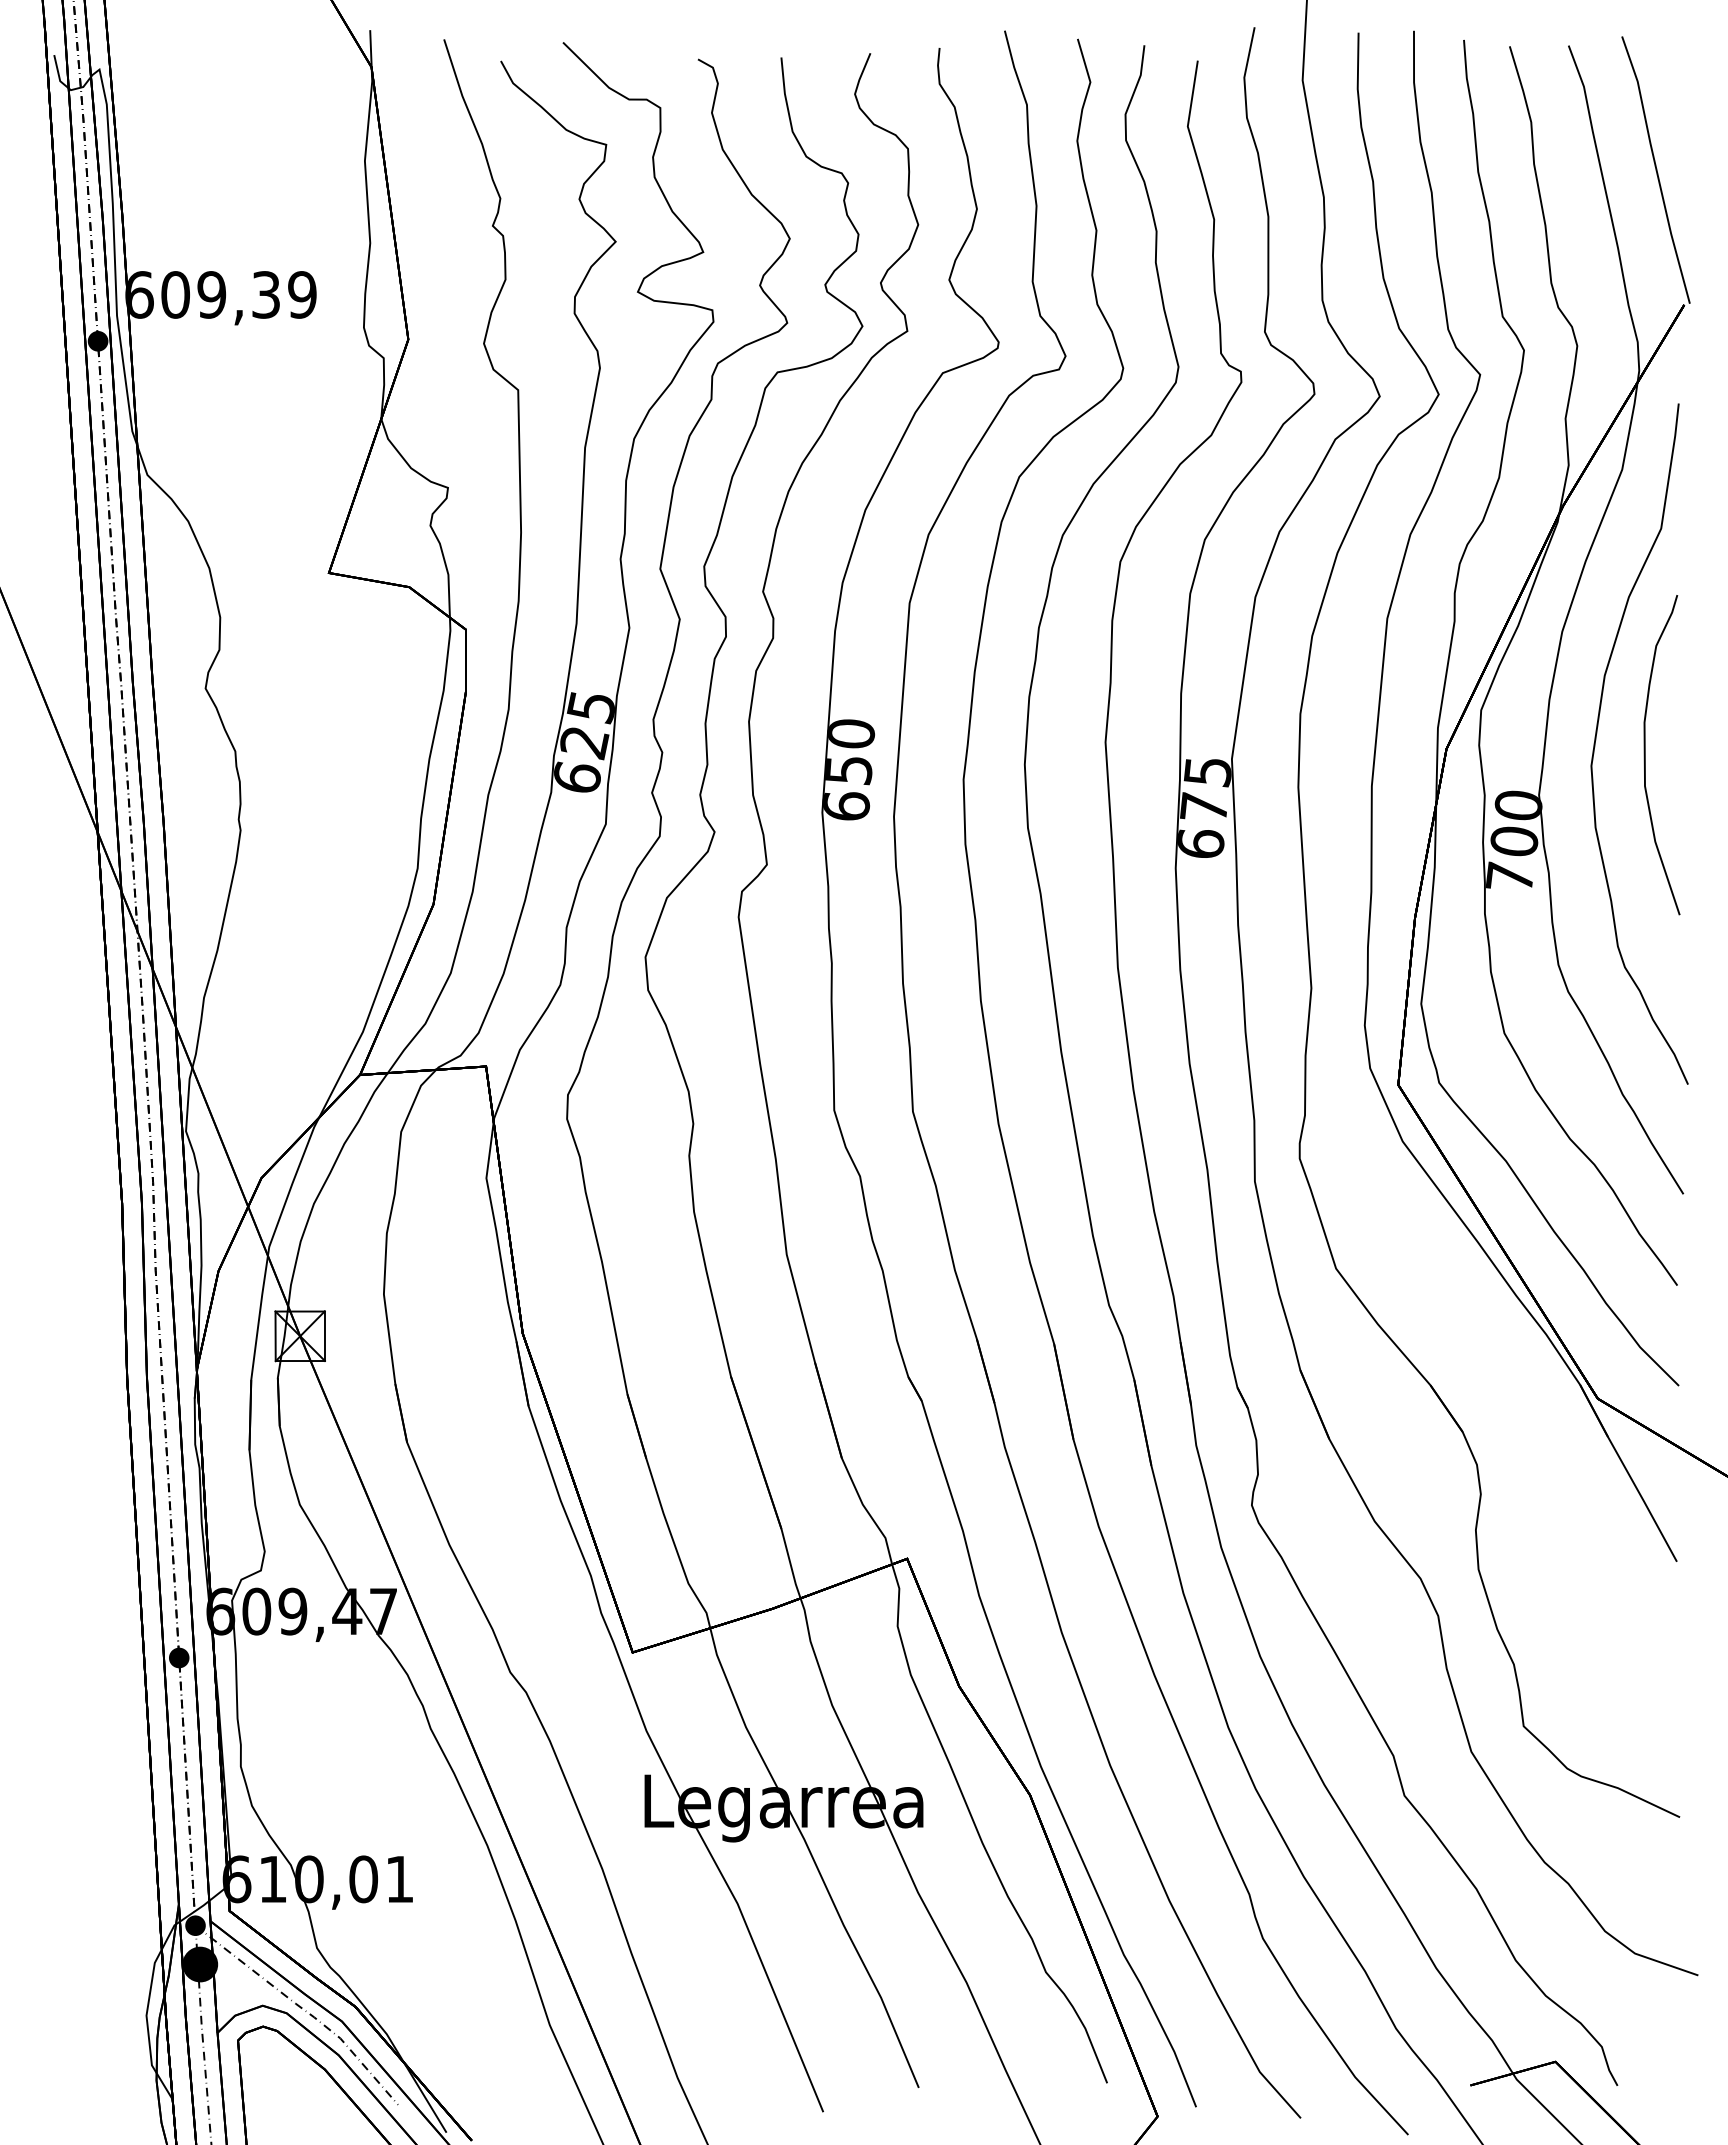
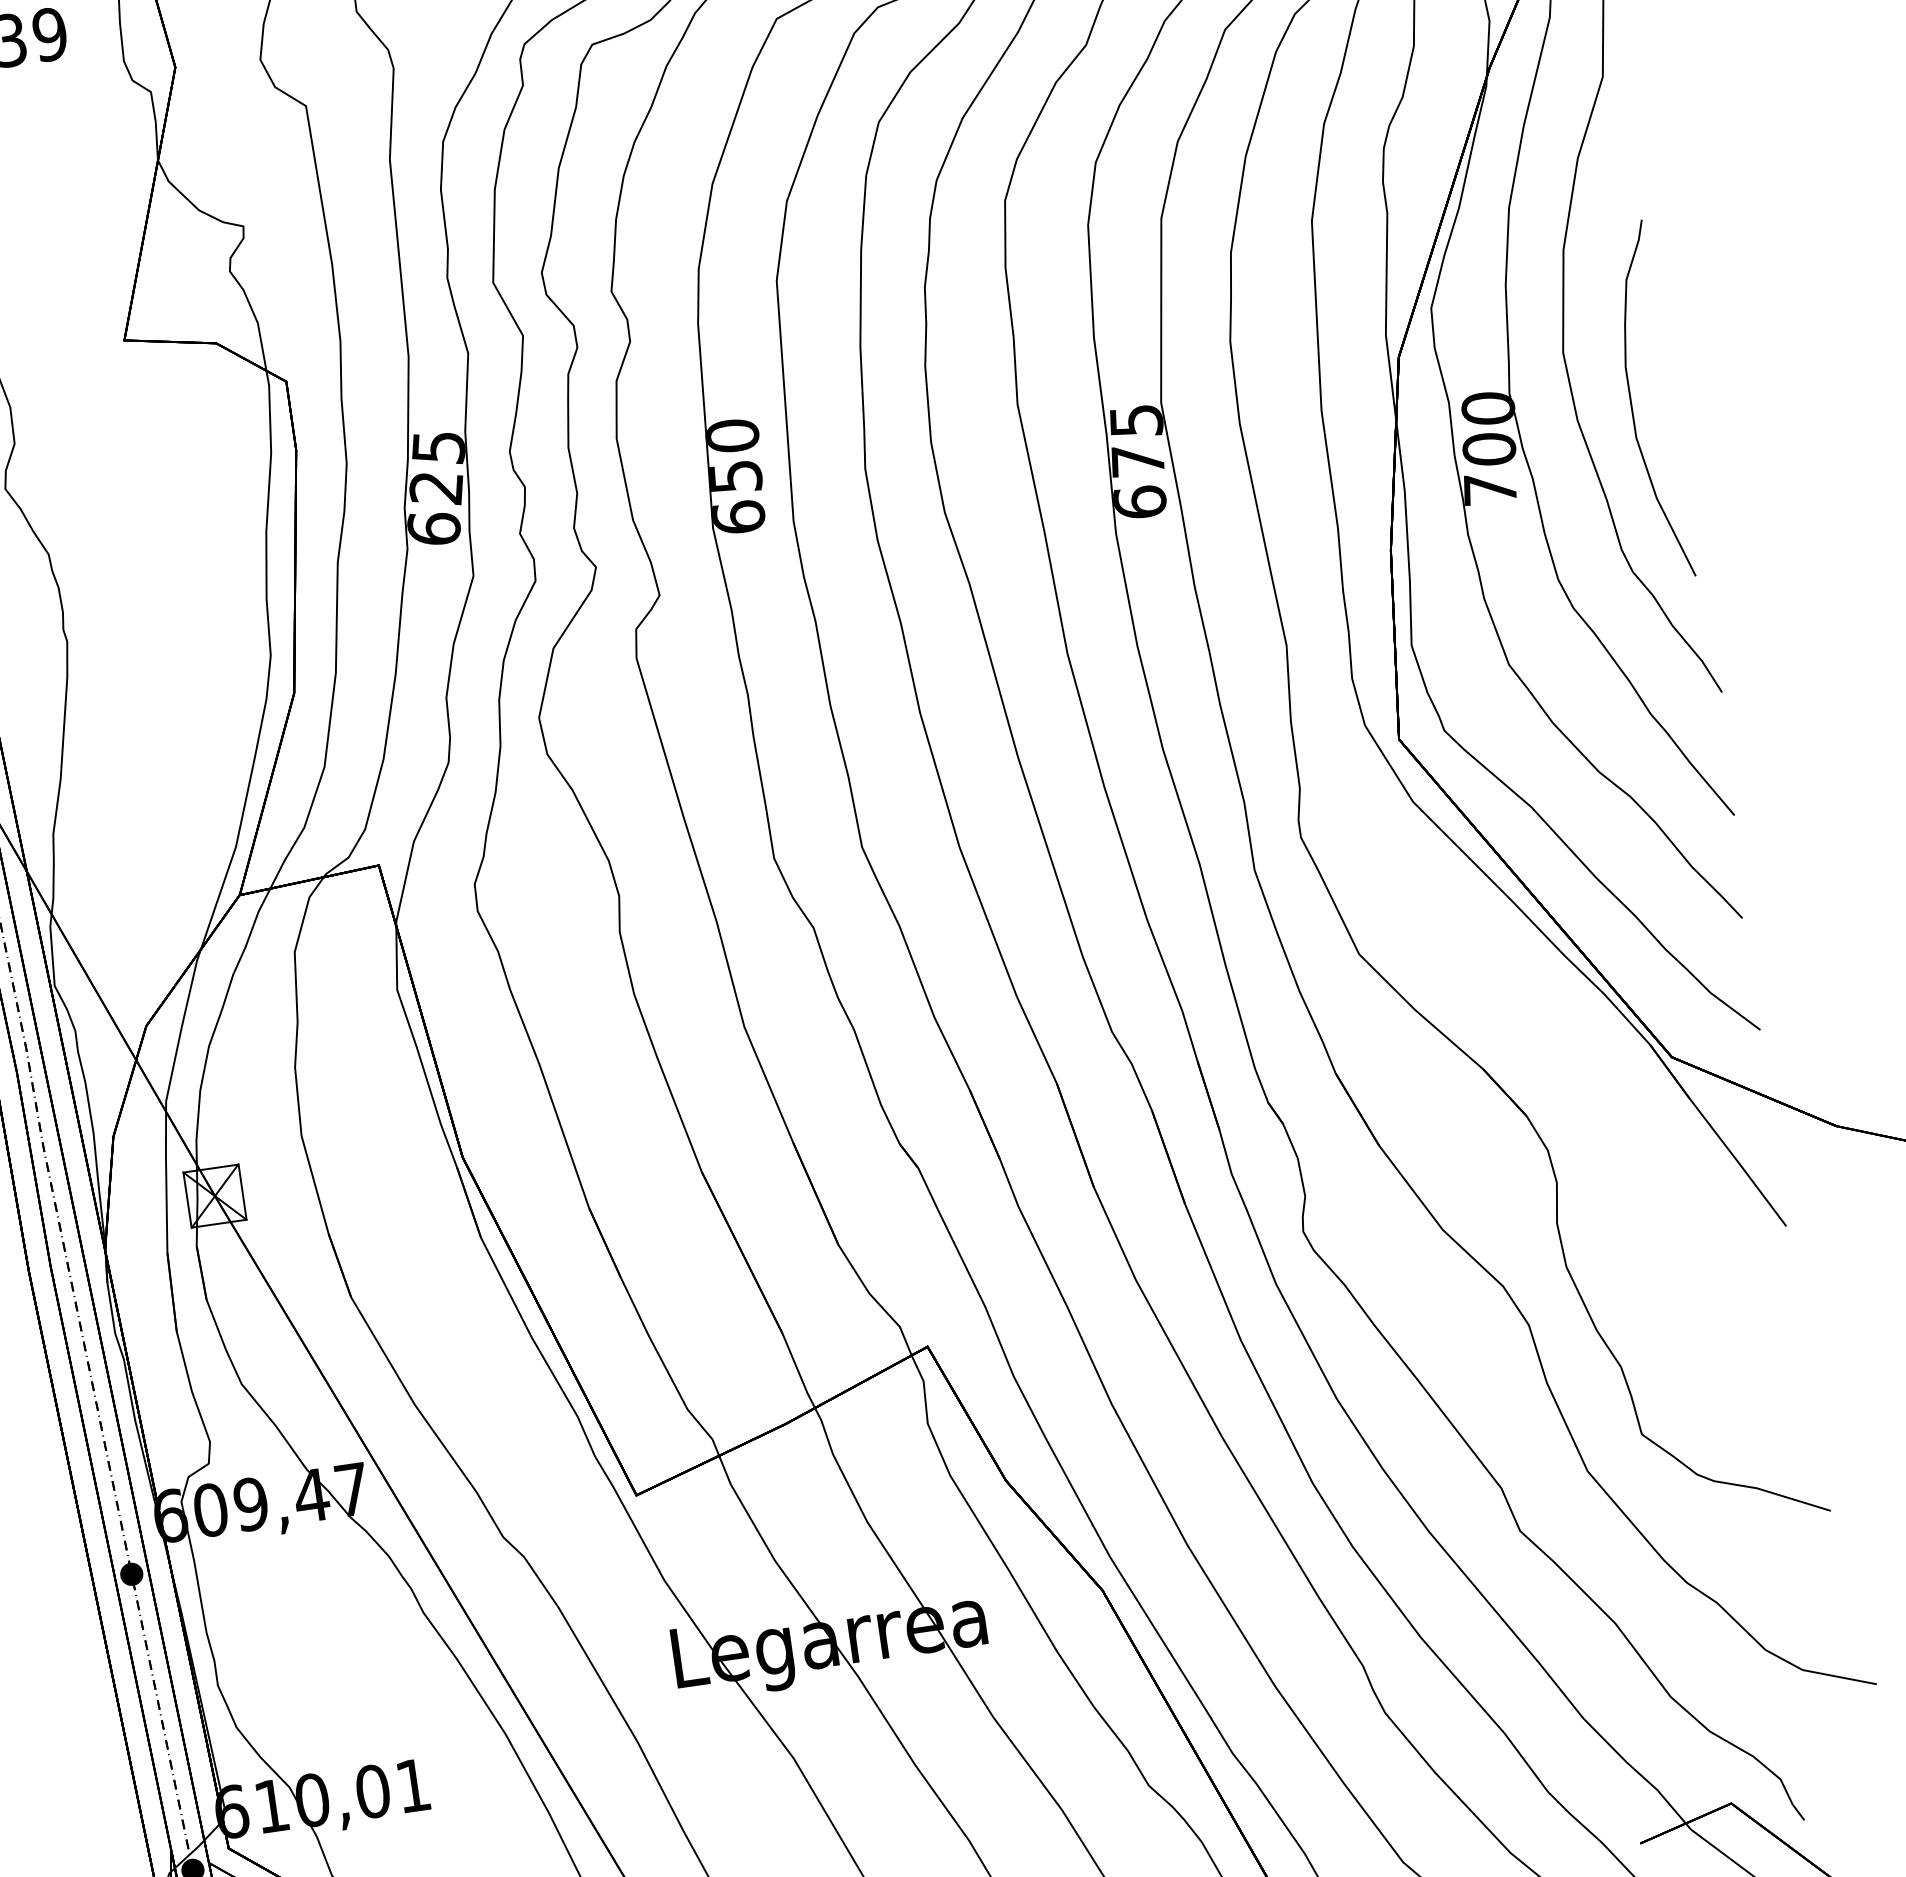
curve: (1645, 755) -> (1632, 403), moved

